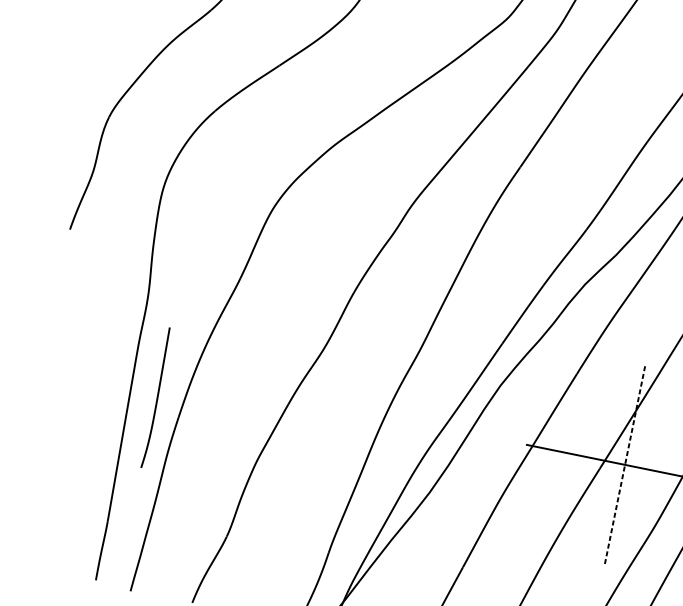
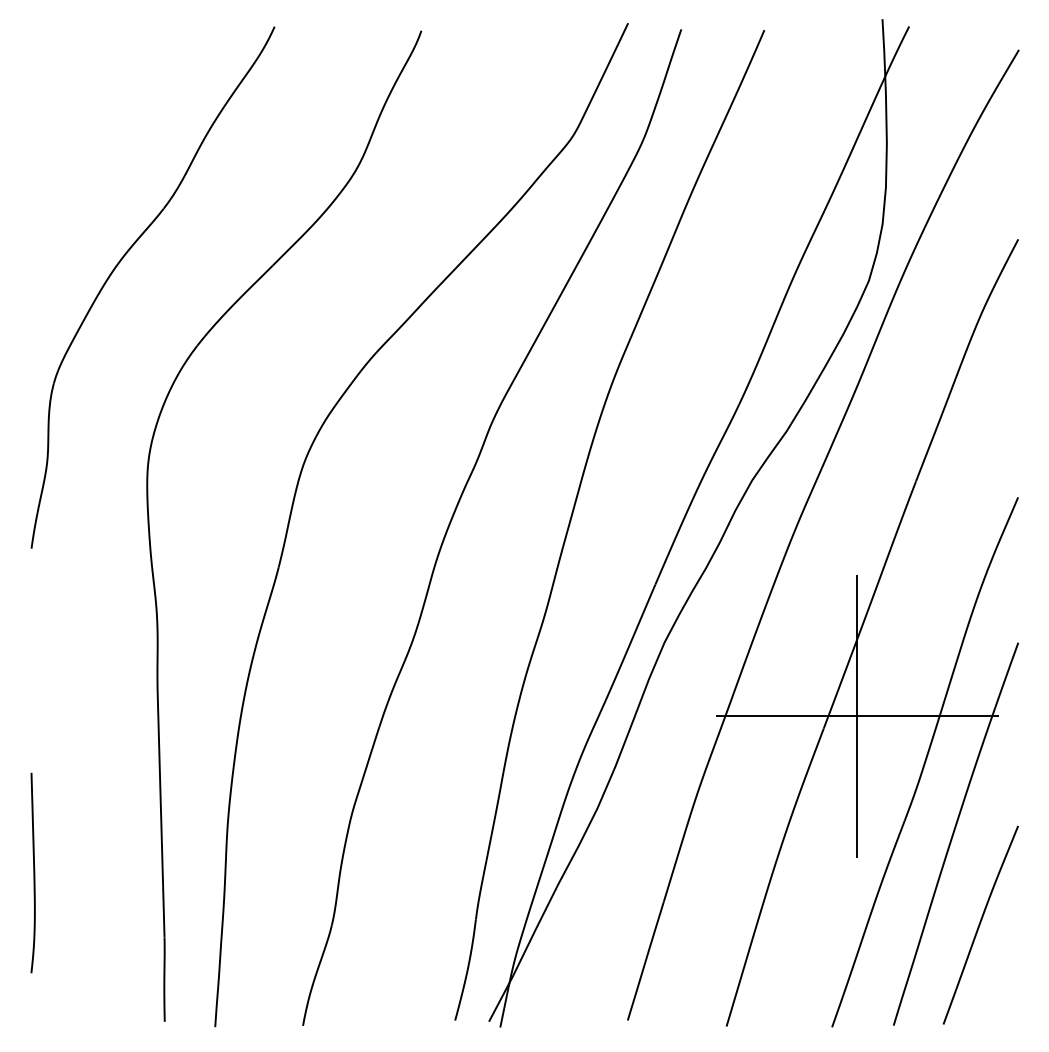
curve: (157, 397) -> (33, 872), moved
line: (625, 465) -> (857, 716), dashed -> solid

